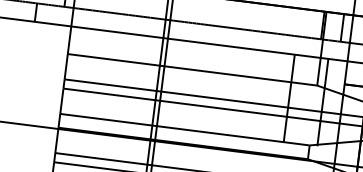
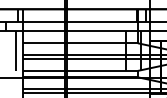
line: (52, 68) -> (16, 50), added

